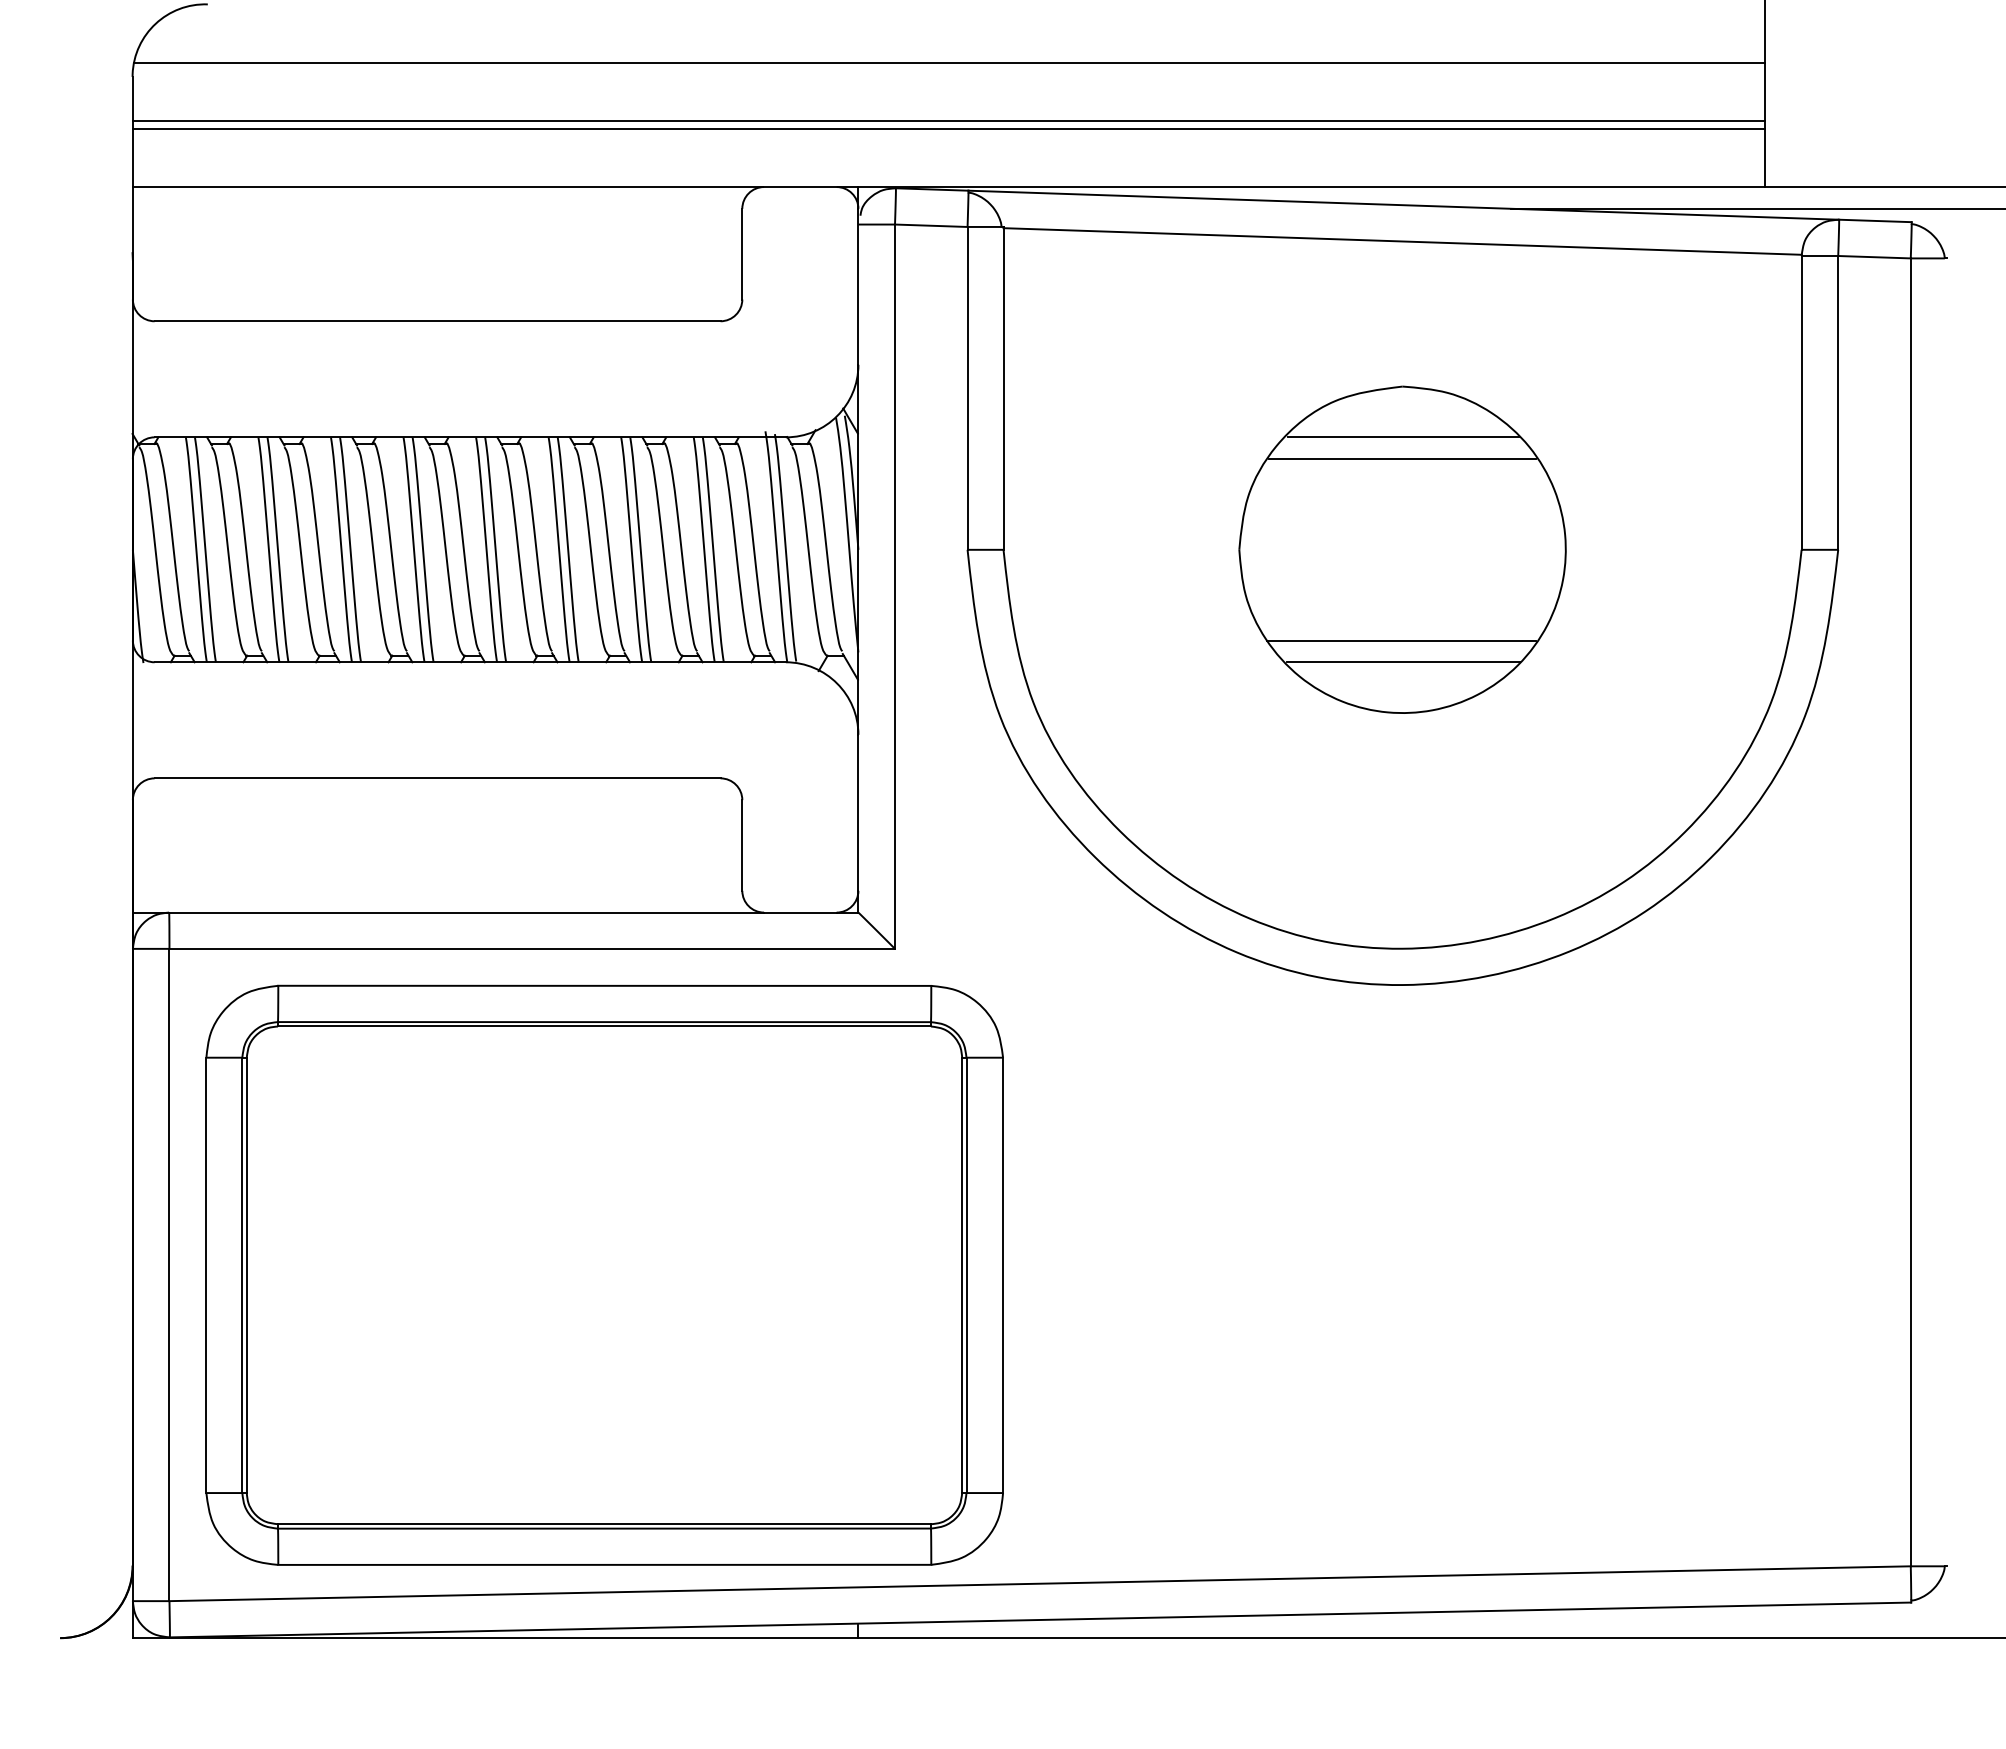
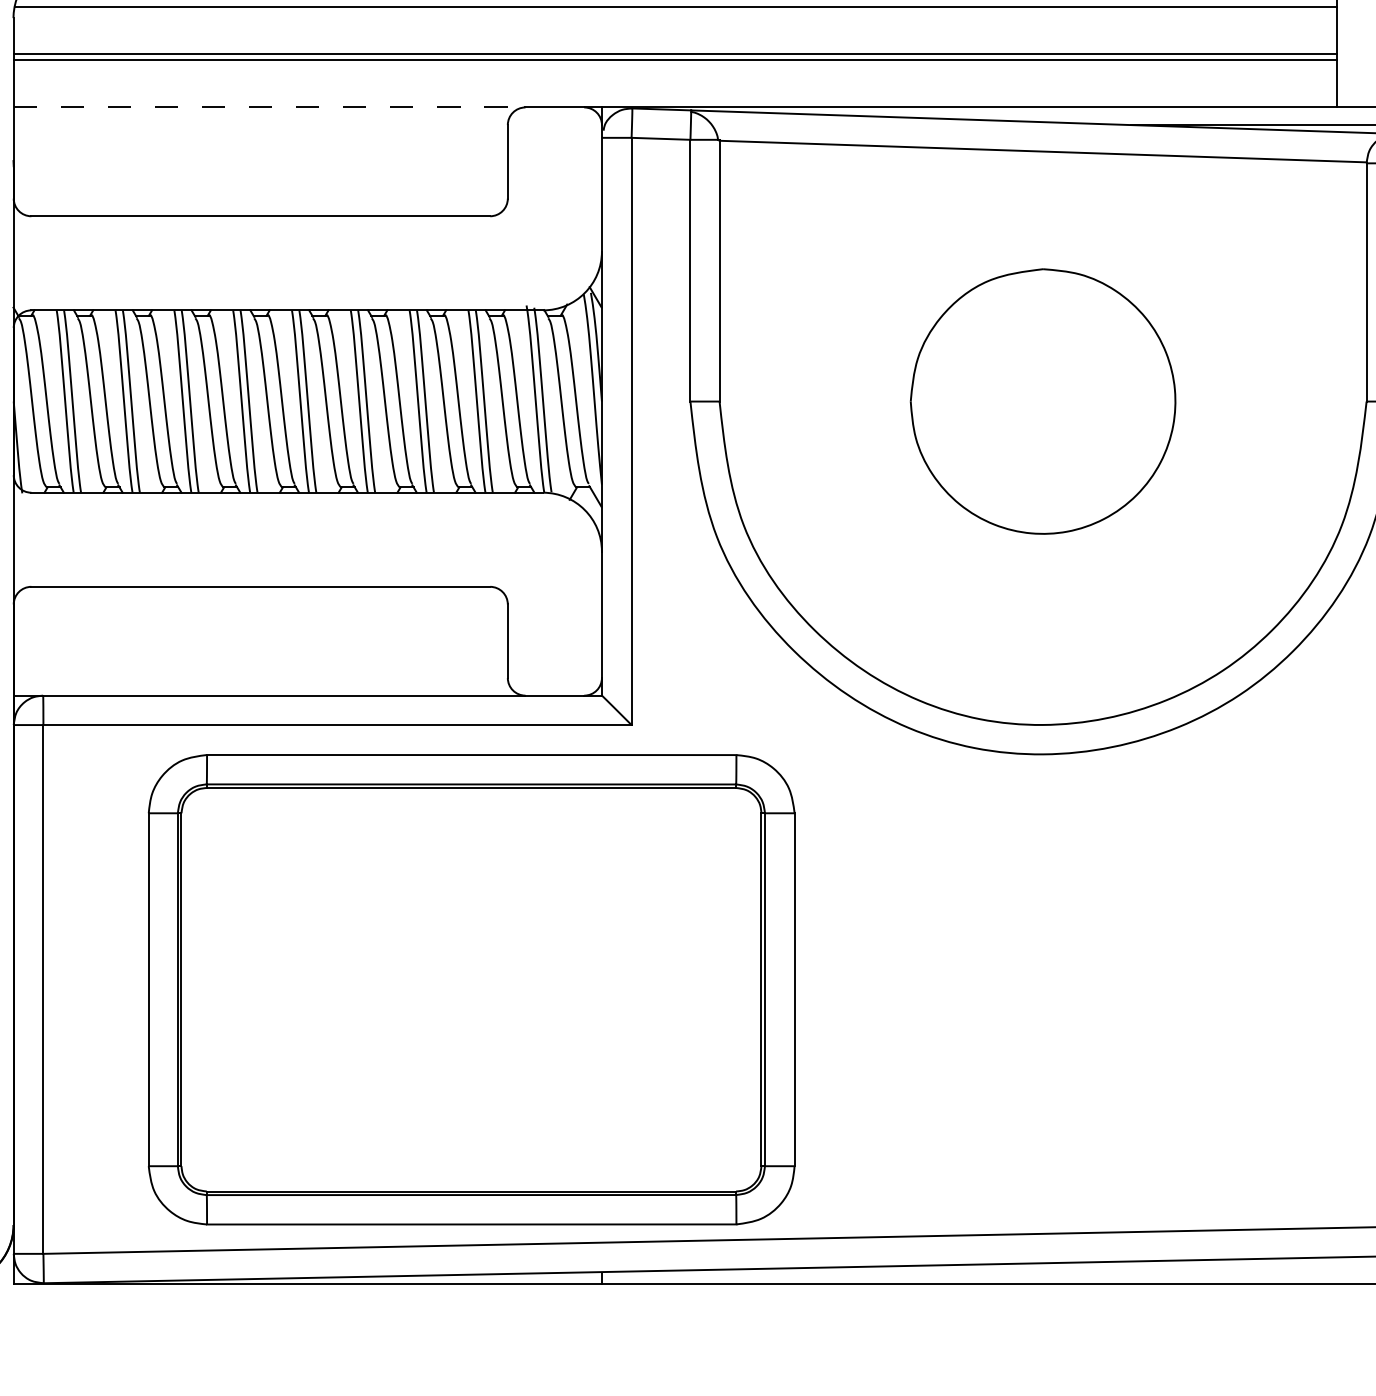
line: (448, 187) -> (269, 107), solid -> dashed
line: (1403, 437) -> (1043, 310), removed
line: (1402, 459) -> (1043, 328), removed
line: (1401, 640) -> (1042, 475), removed
line: (1403, 662) -> (1043, 492), removed
part: (604, 1274) -> (471, 989), moved

